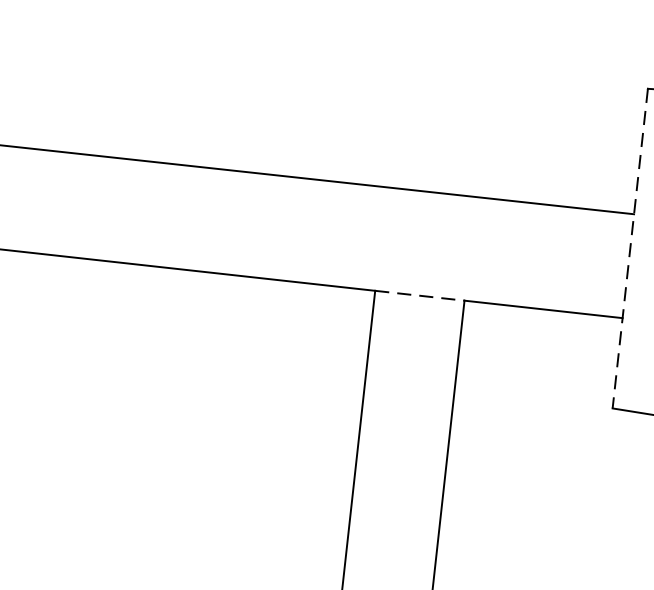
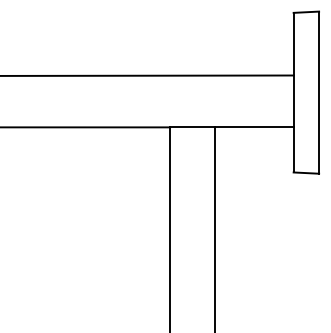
line: (630, 248) -> (293, 92), dashed -> solid
line: (420, 296) -> (192, 127), dashed -> solid

